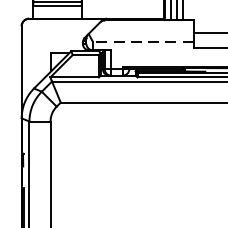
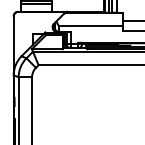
line: (142, 41) -> (90, 26), dashed -> solid

